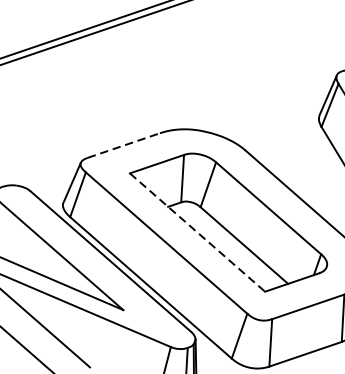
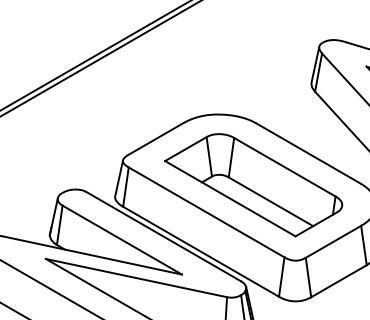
line: (123, 145) -> (155, 139), dashed -> solid
line: (197, 232) -> (230, 198), dashed -> solid

